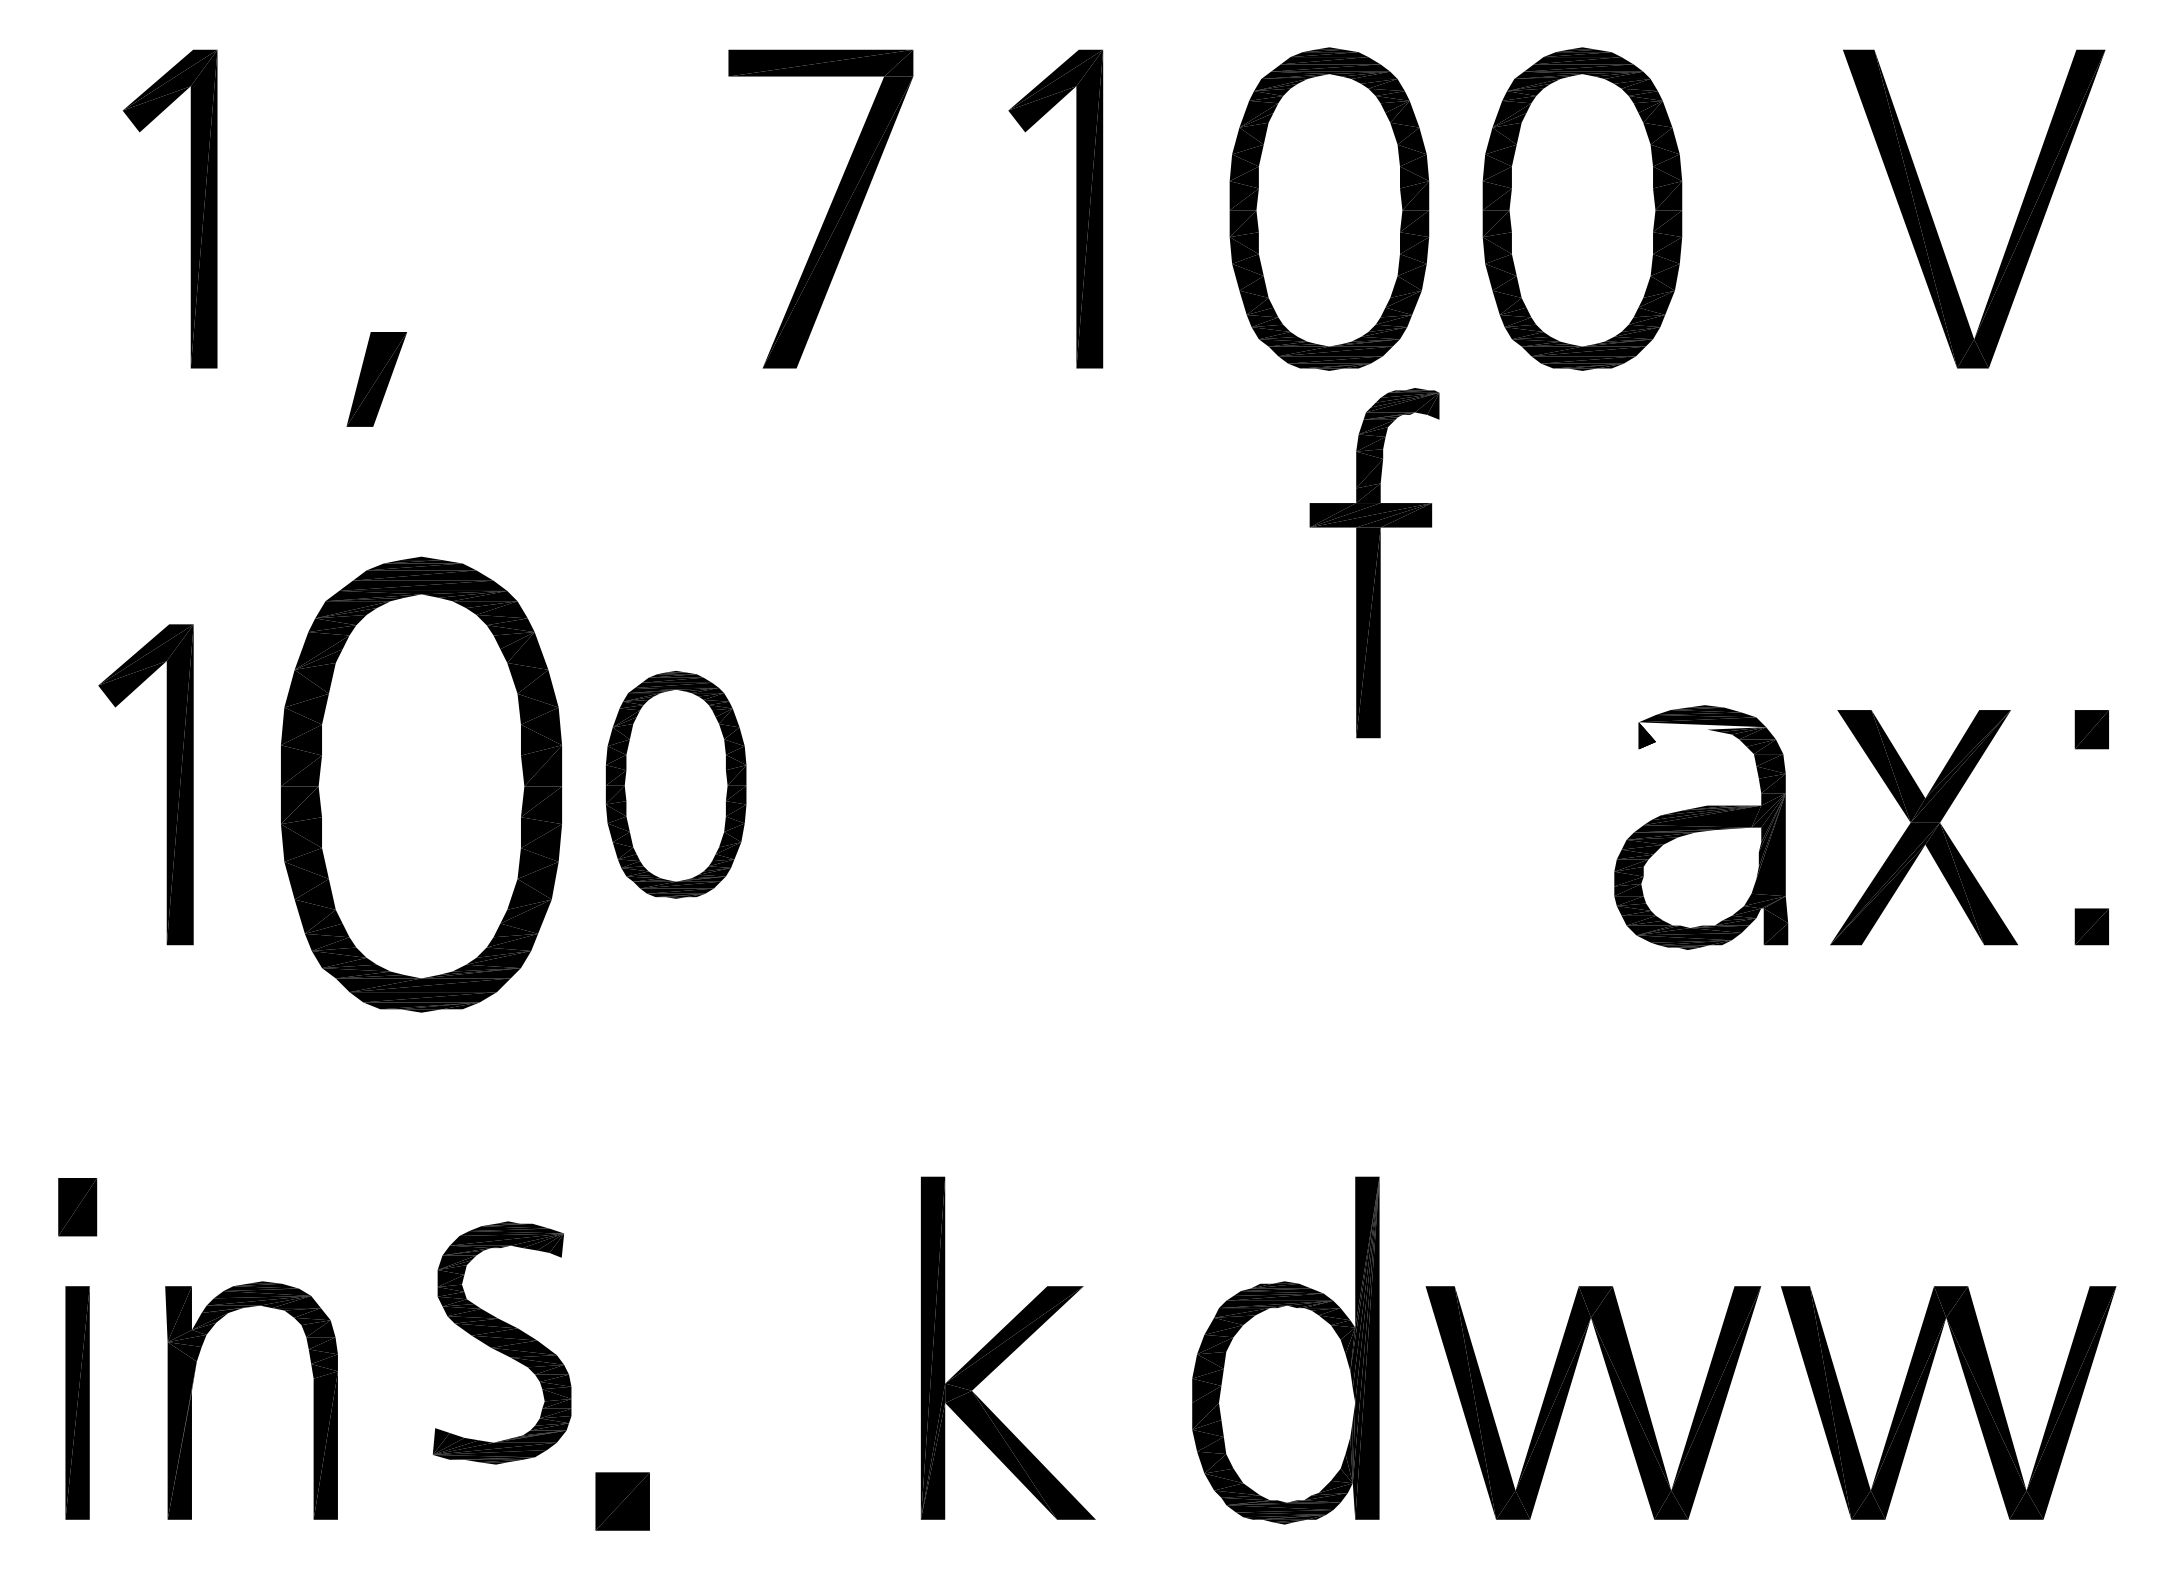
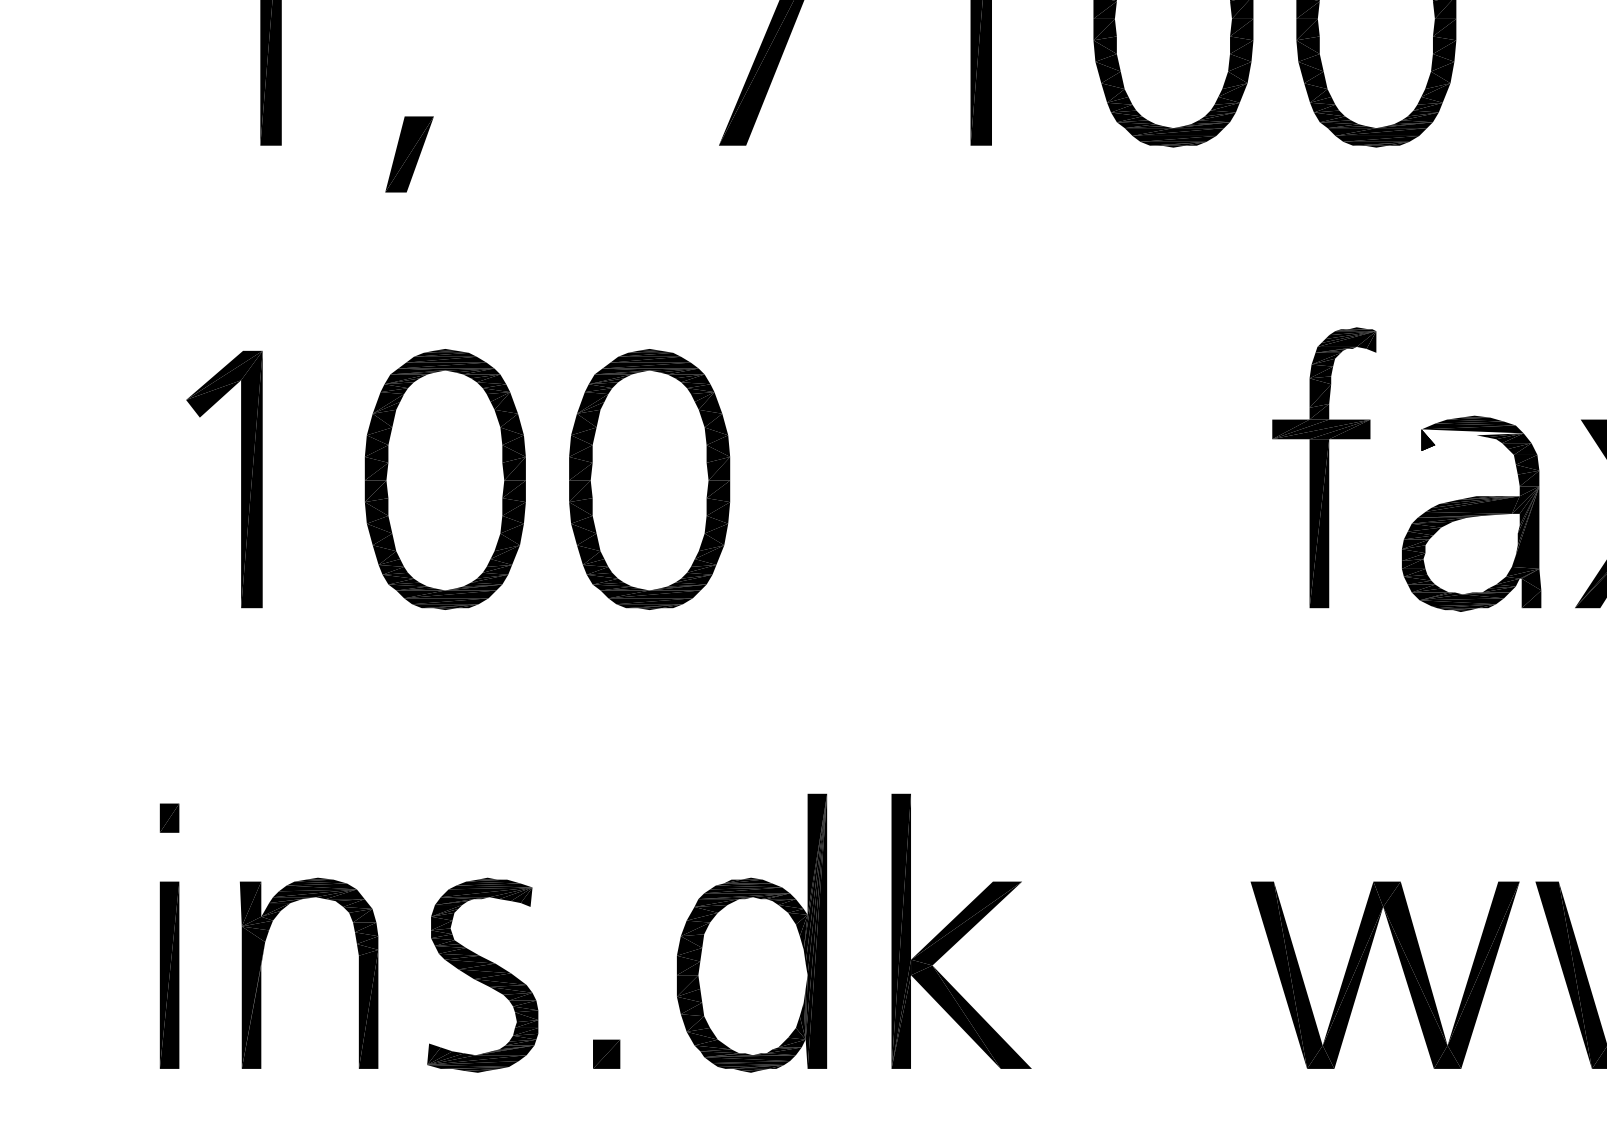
part: (1374, 563) -> (1324, 468), moved
part: (421, 784) -> (445, 479), size x0.71
part: (675, 784) -> (649, 479), size x1.43
part: (77, 1206) -> (169, 817), size x0.62
part: (501, 1342) -> (482, 974), moved
part: (1007, 1347) -> (960, 930), moved
part: (1285, 1350) -> (751, 933), moved
part: (622, 1501) -> (606, 1054), size x0.62

